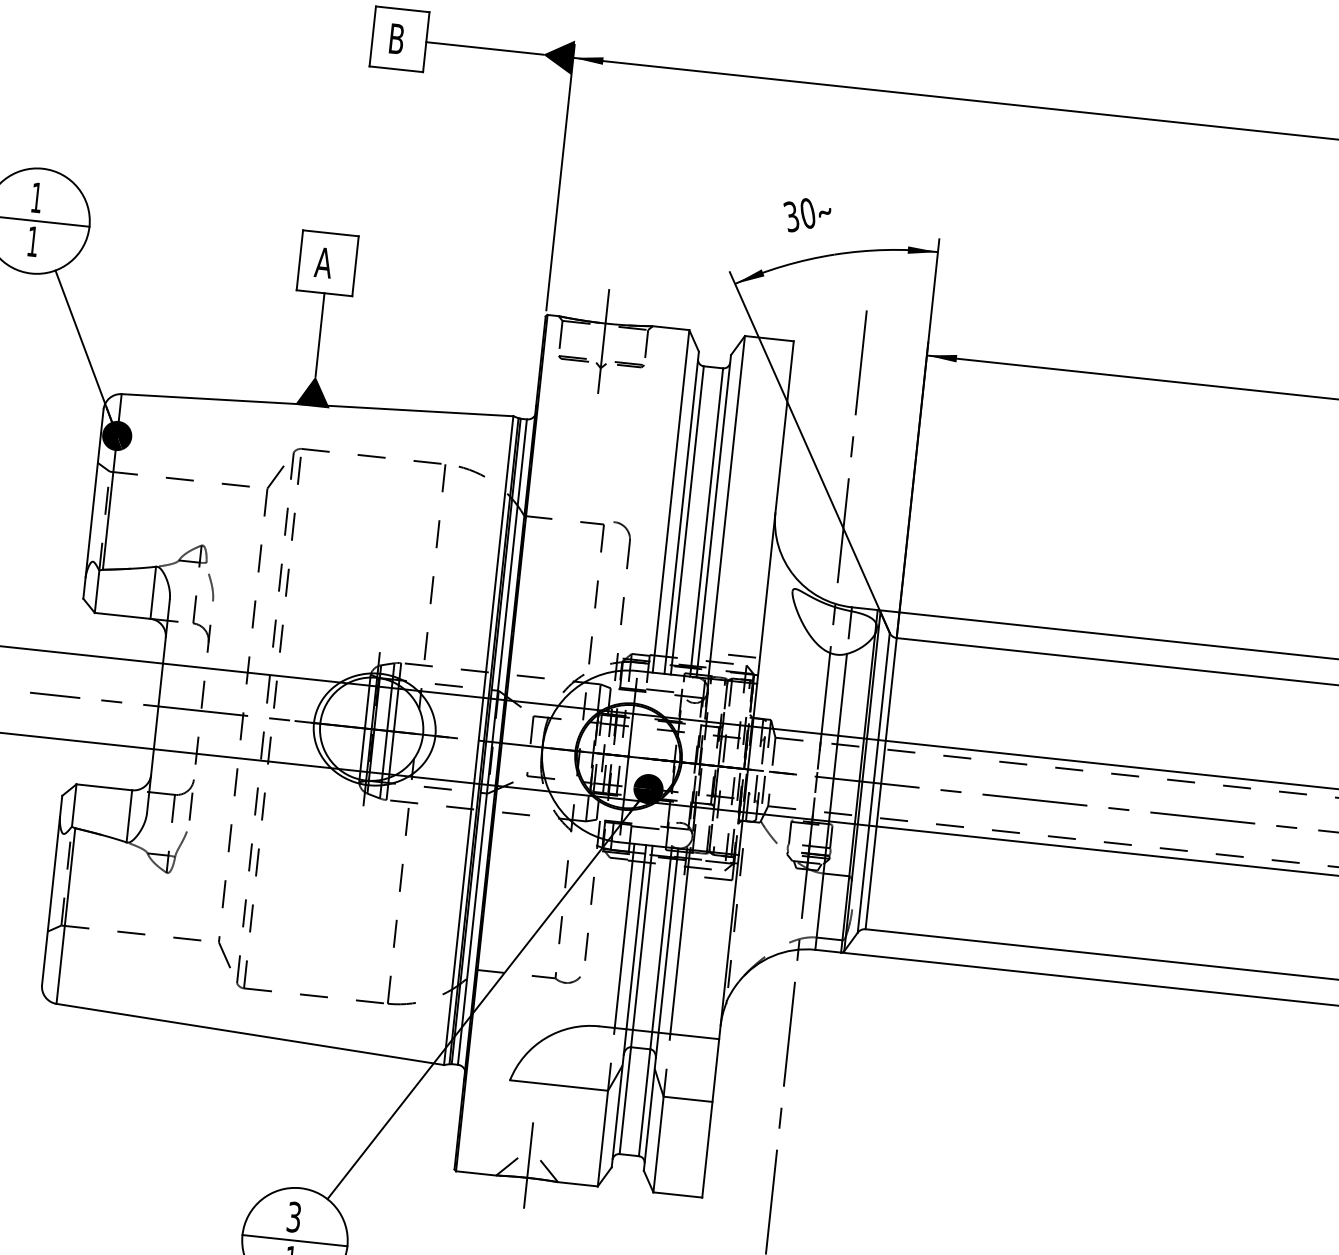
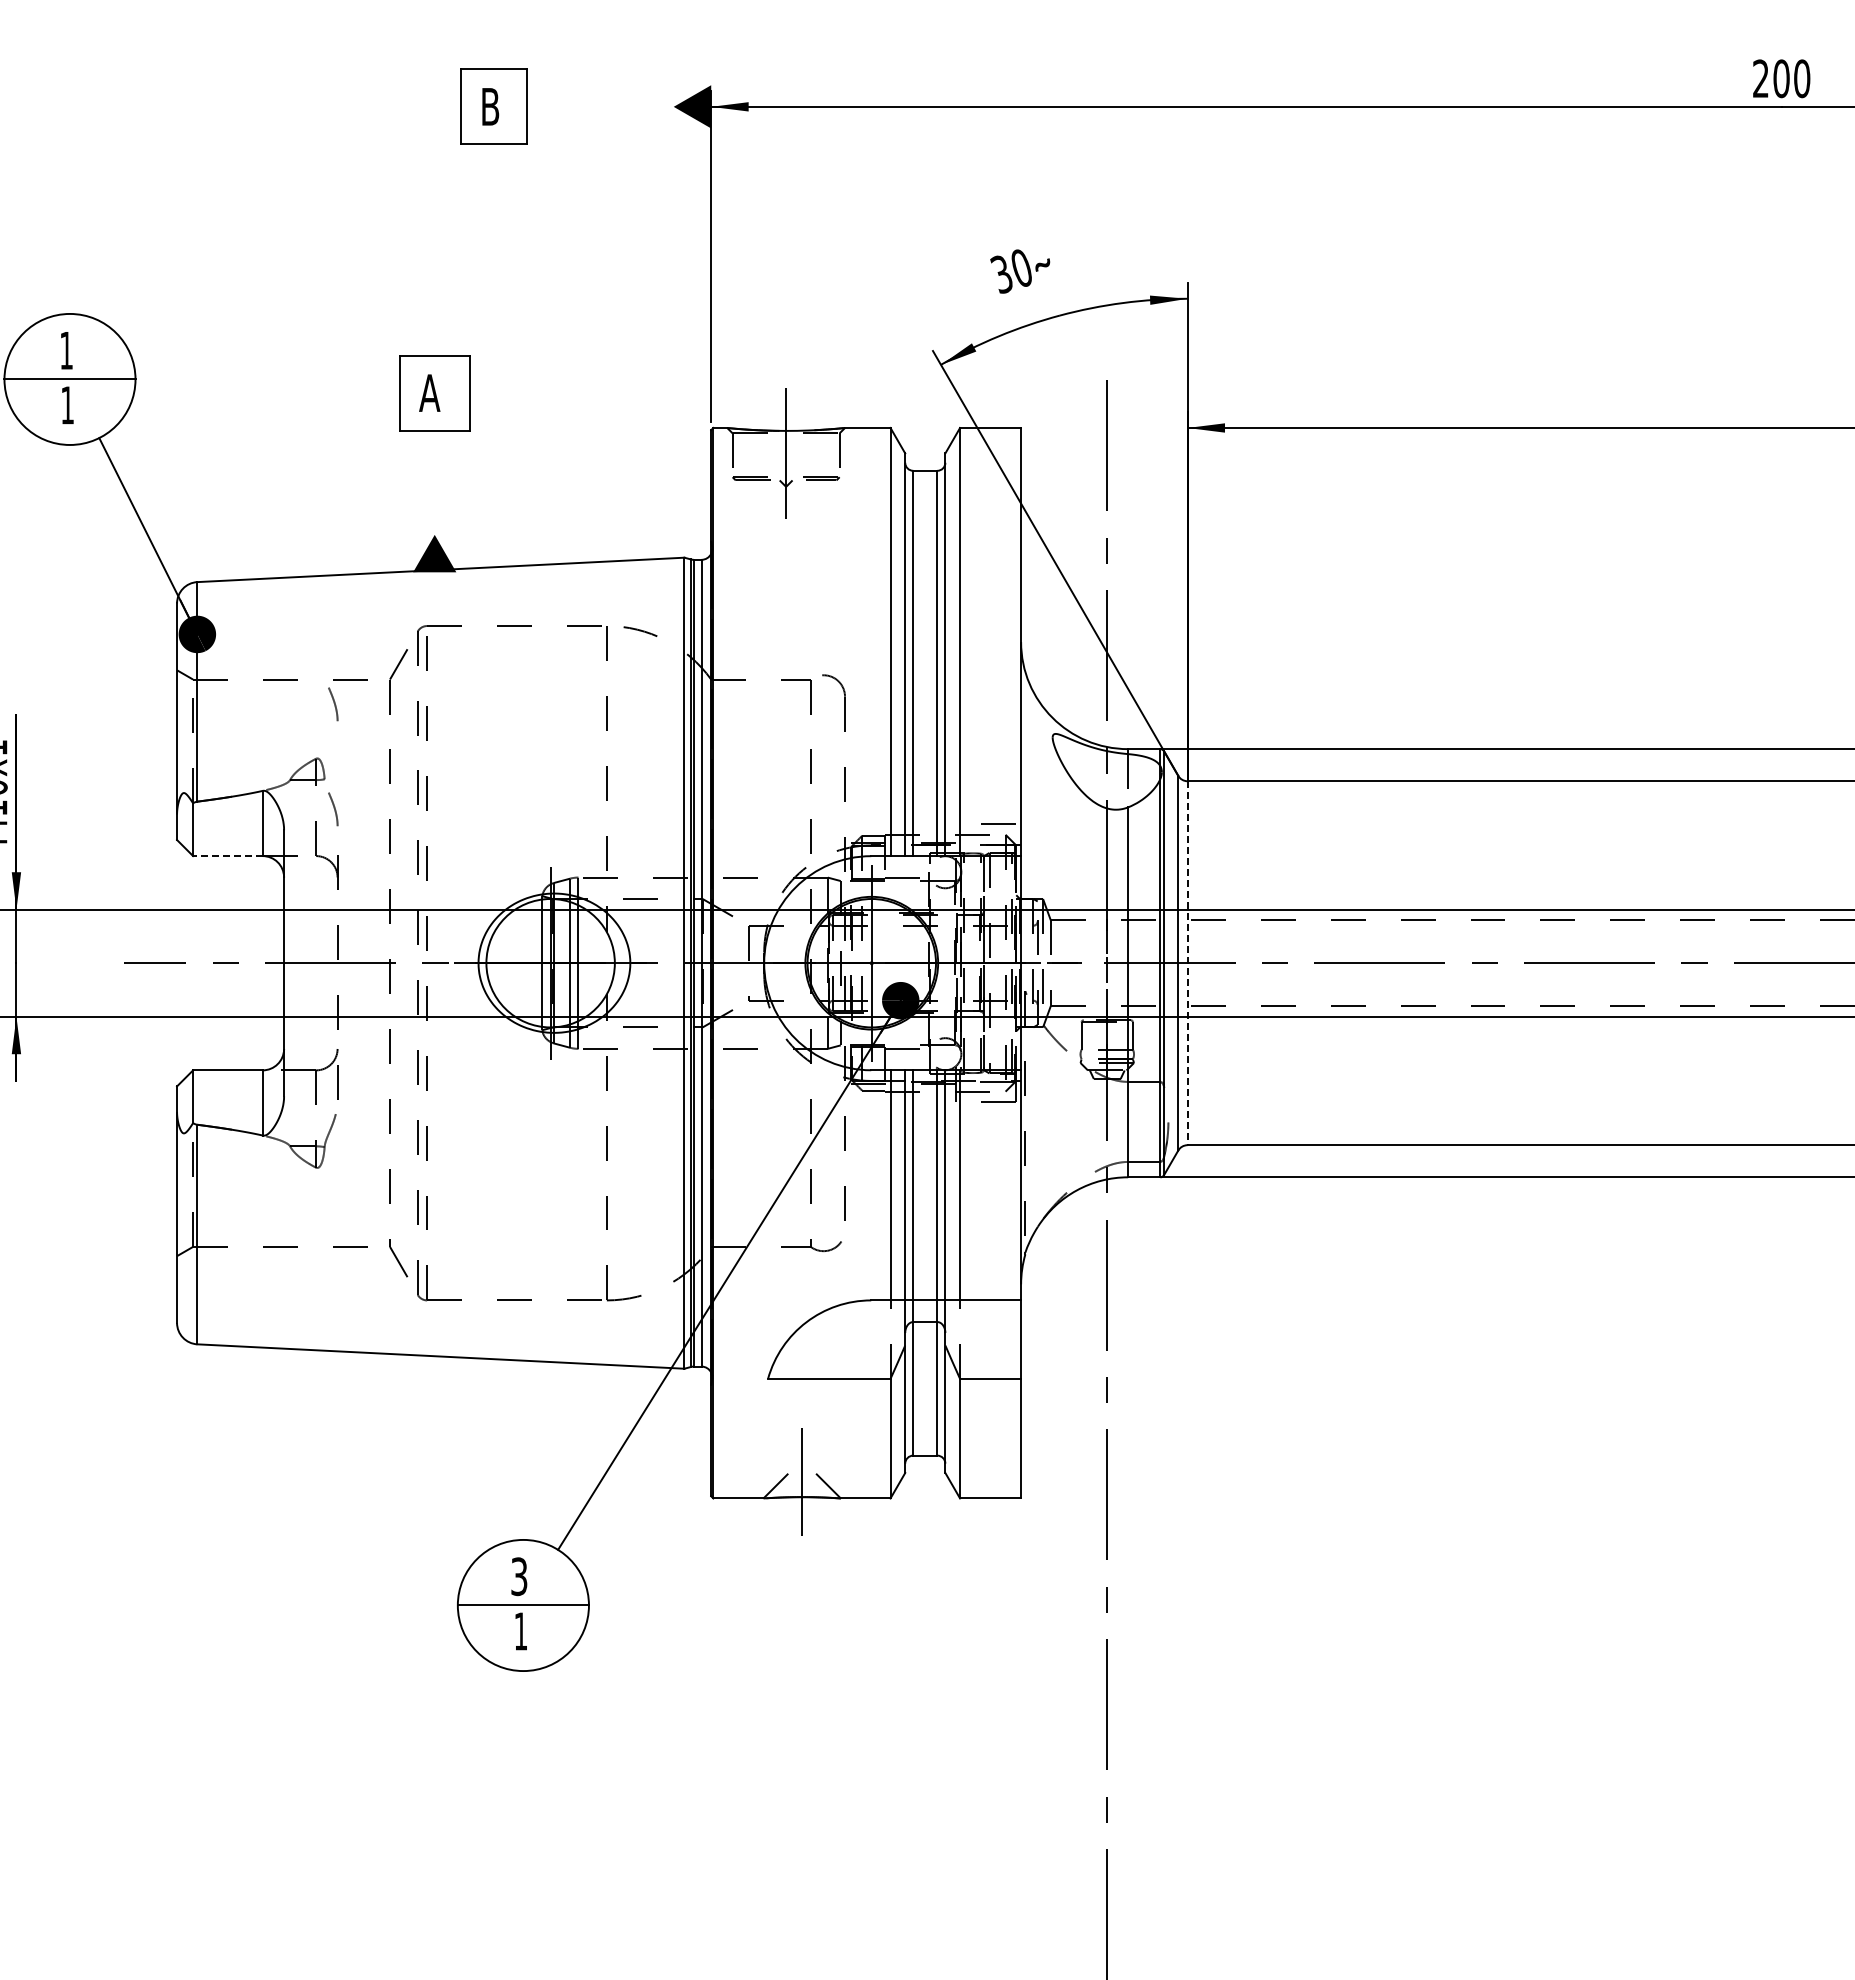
line: (484, 48) -> (600, 106), removed
line: (319, 334) -> (434, 482), removed
curve: (220, 502) -> (333, 703), added
line: (122, 616) -> (227, 856), solid -> dashed
line: (881, 783) -> (1187, 963), solid -> dashed

